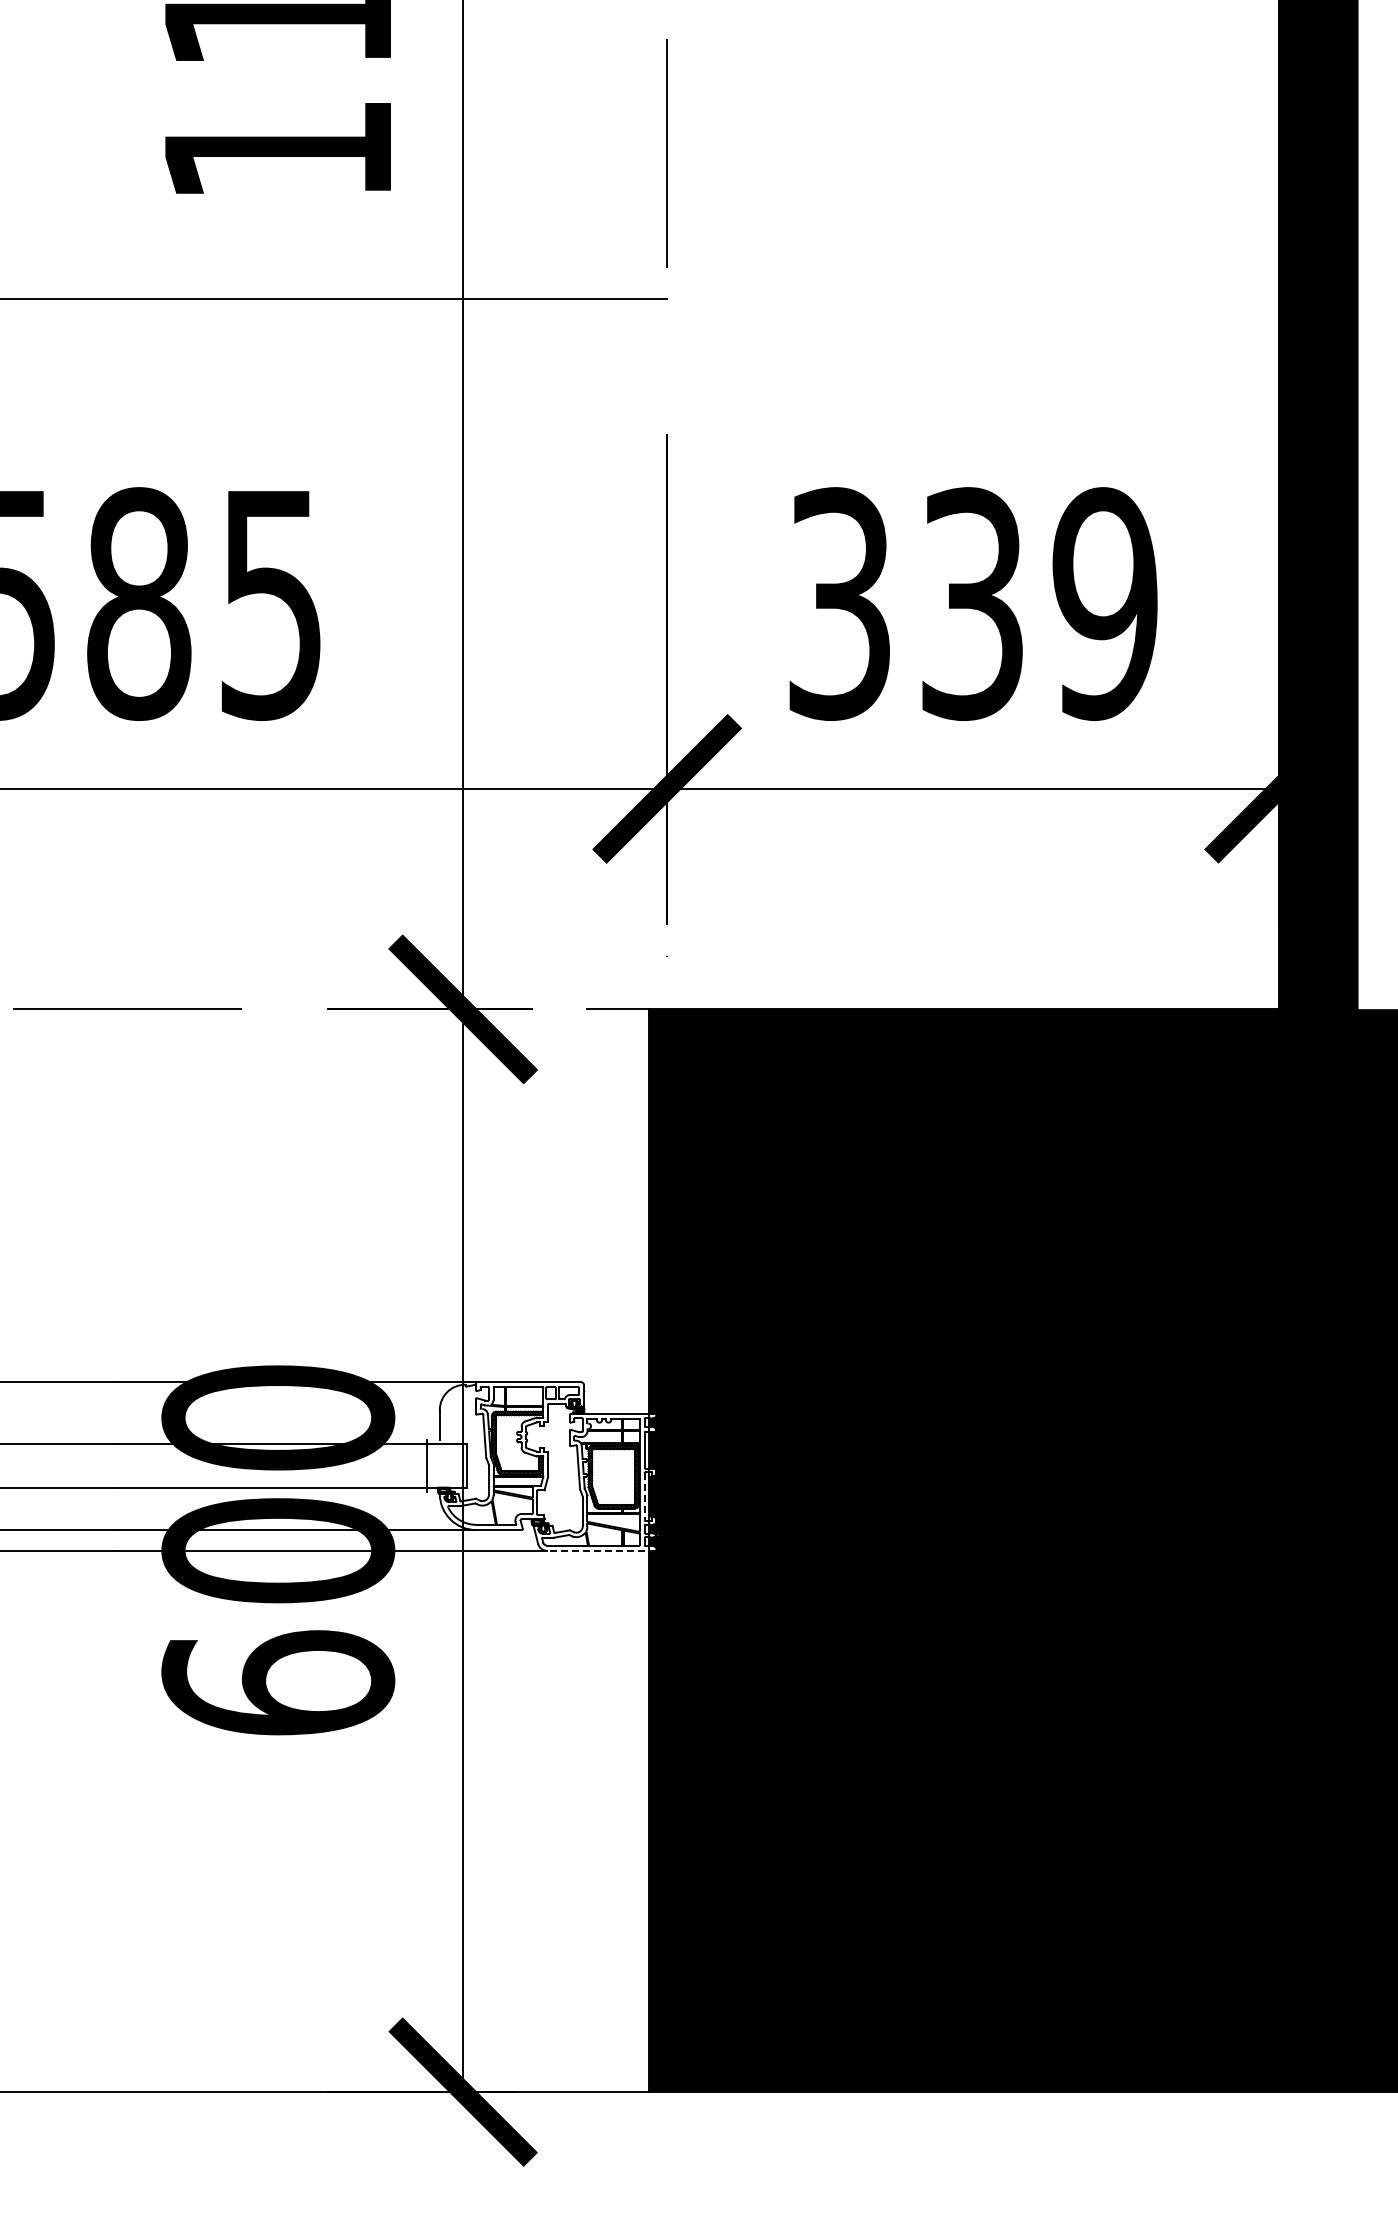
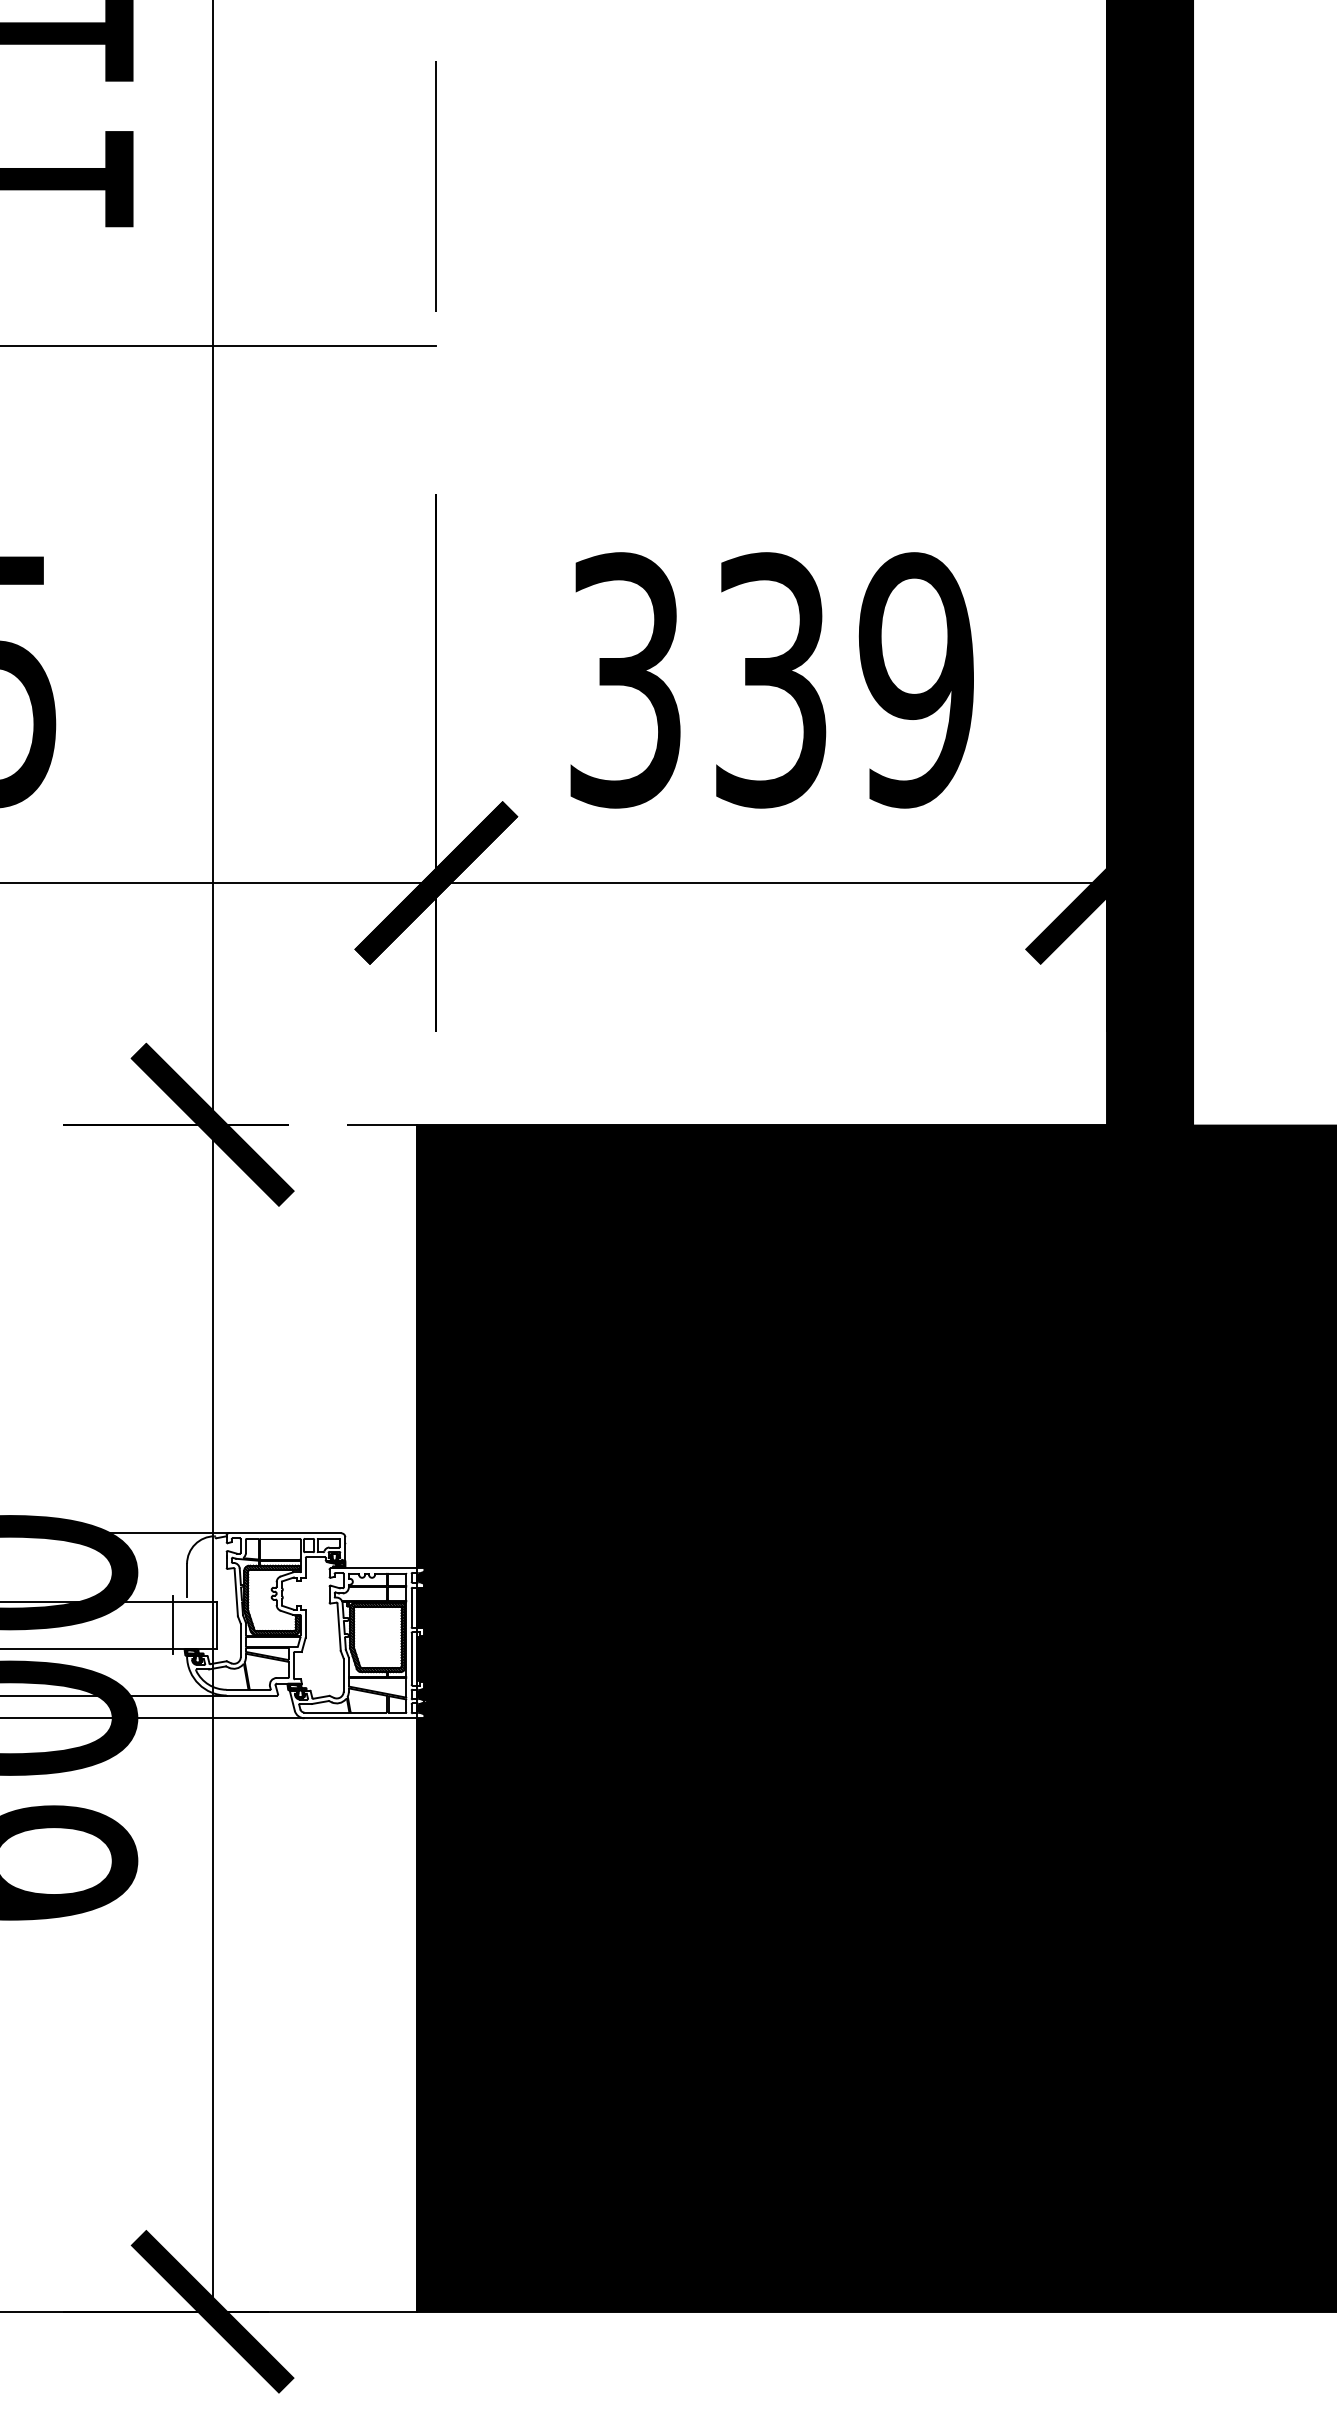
line: (644, 1497) -> (411, 1659), dashed -> solid
line: (601, 1550) -> (364, 1717), dashed -> solid

